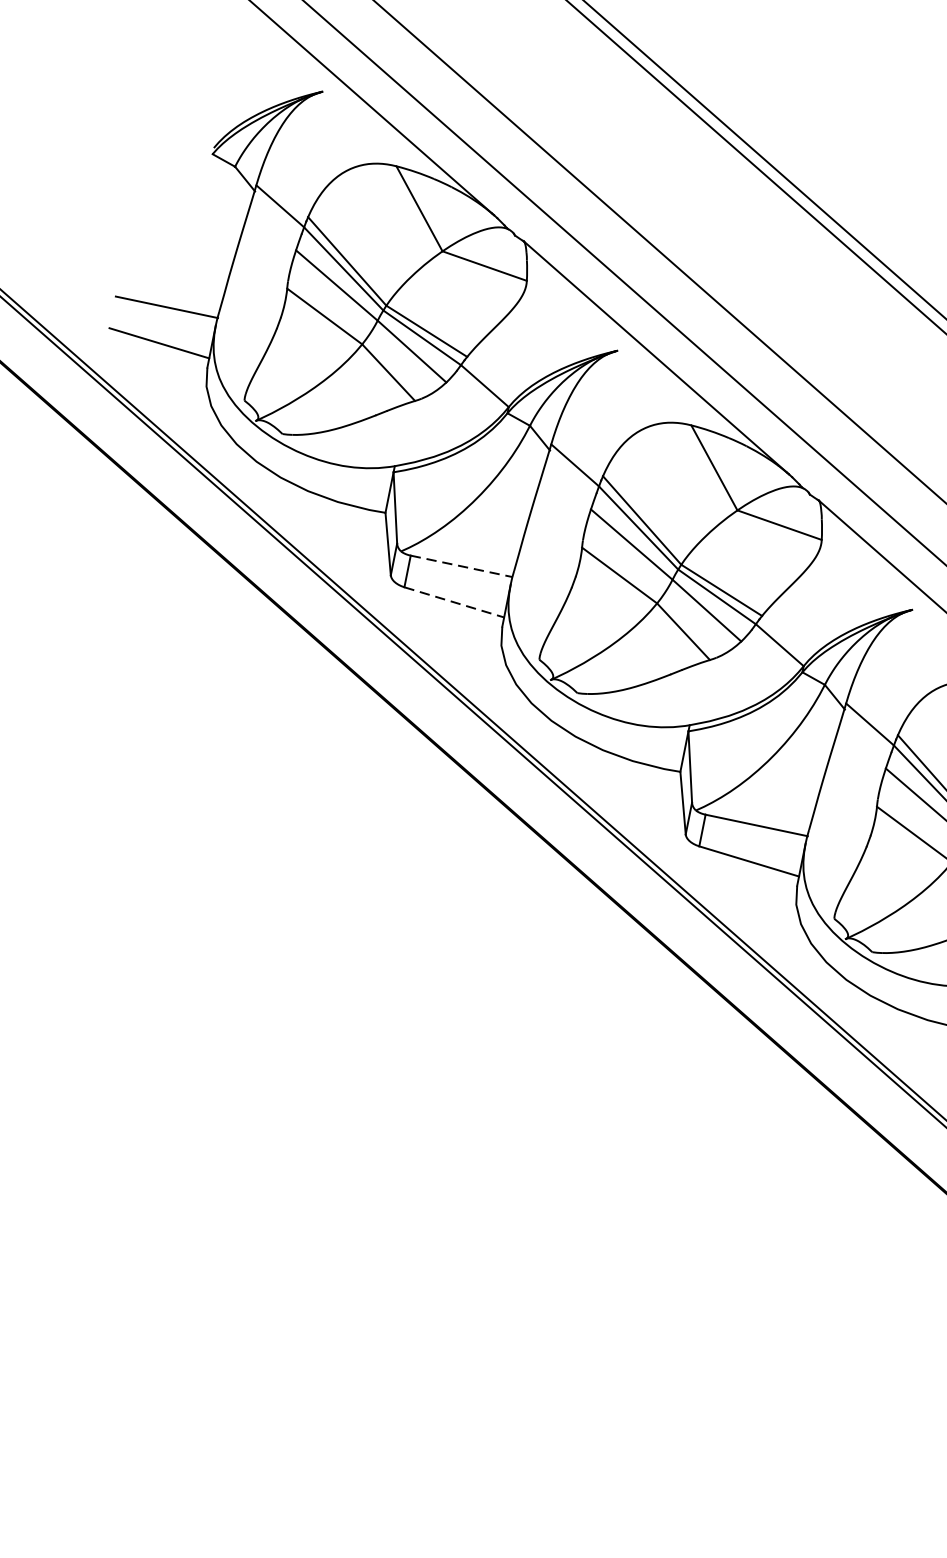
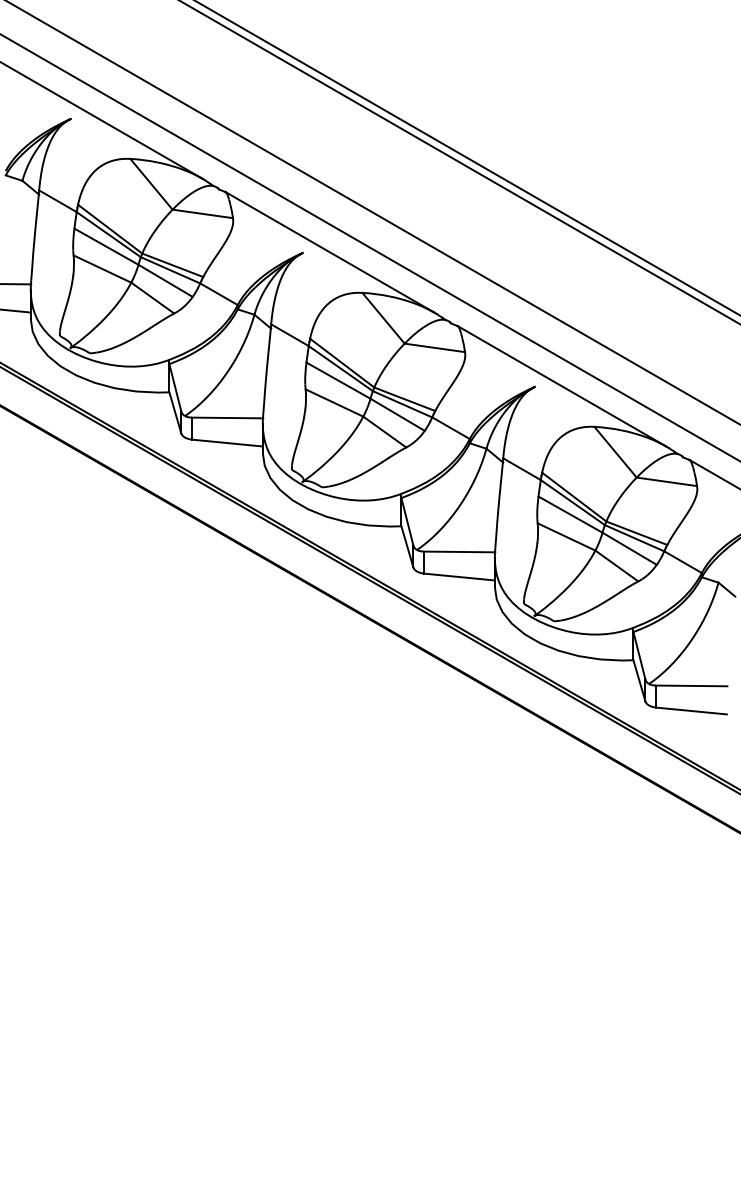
line: (461, 565) -> (227, 417), dashed -> solid
line: (454, 602) -> (227, 443), dashed -> solid

